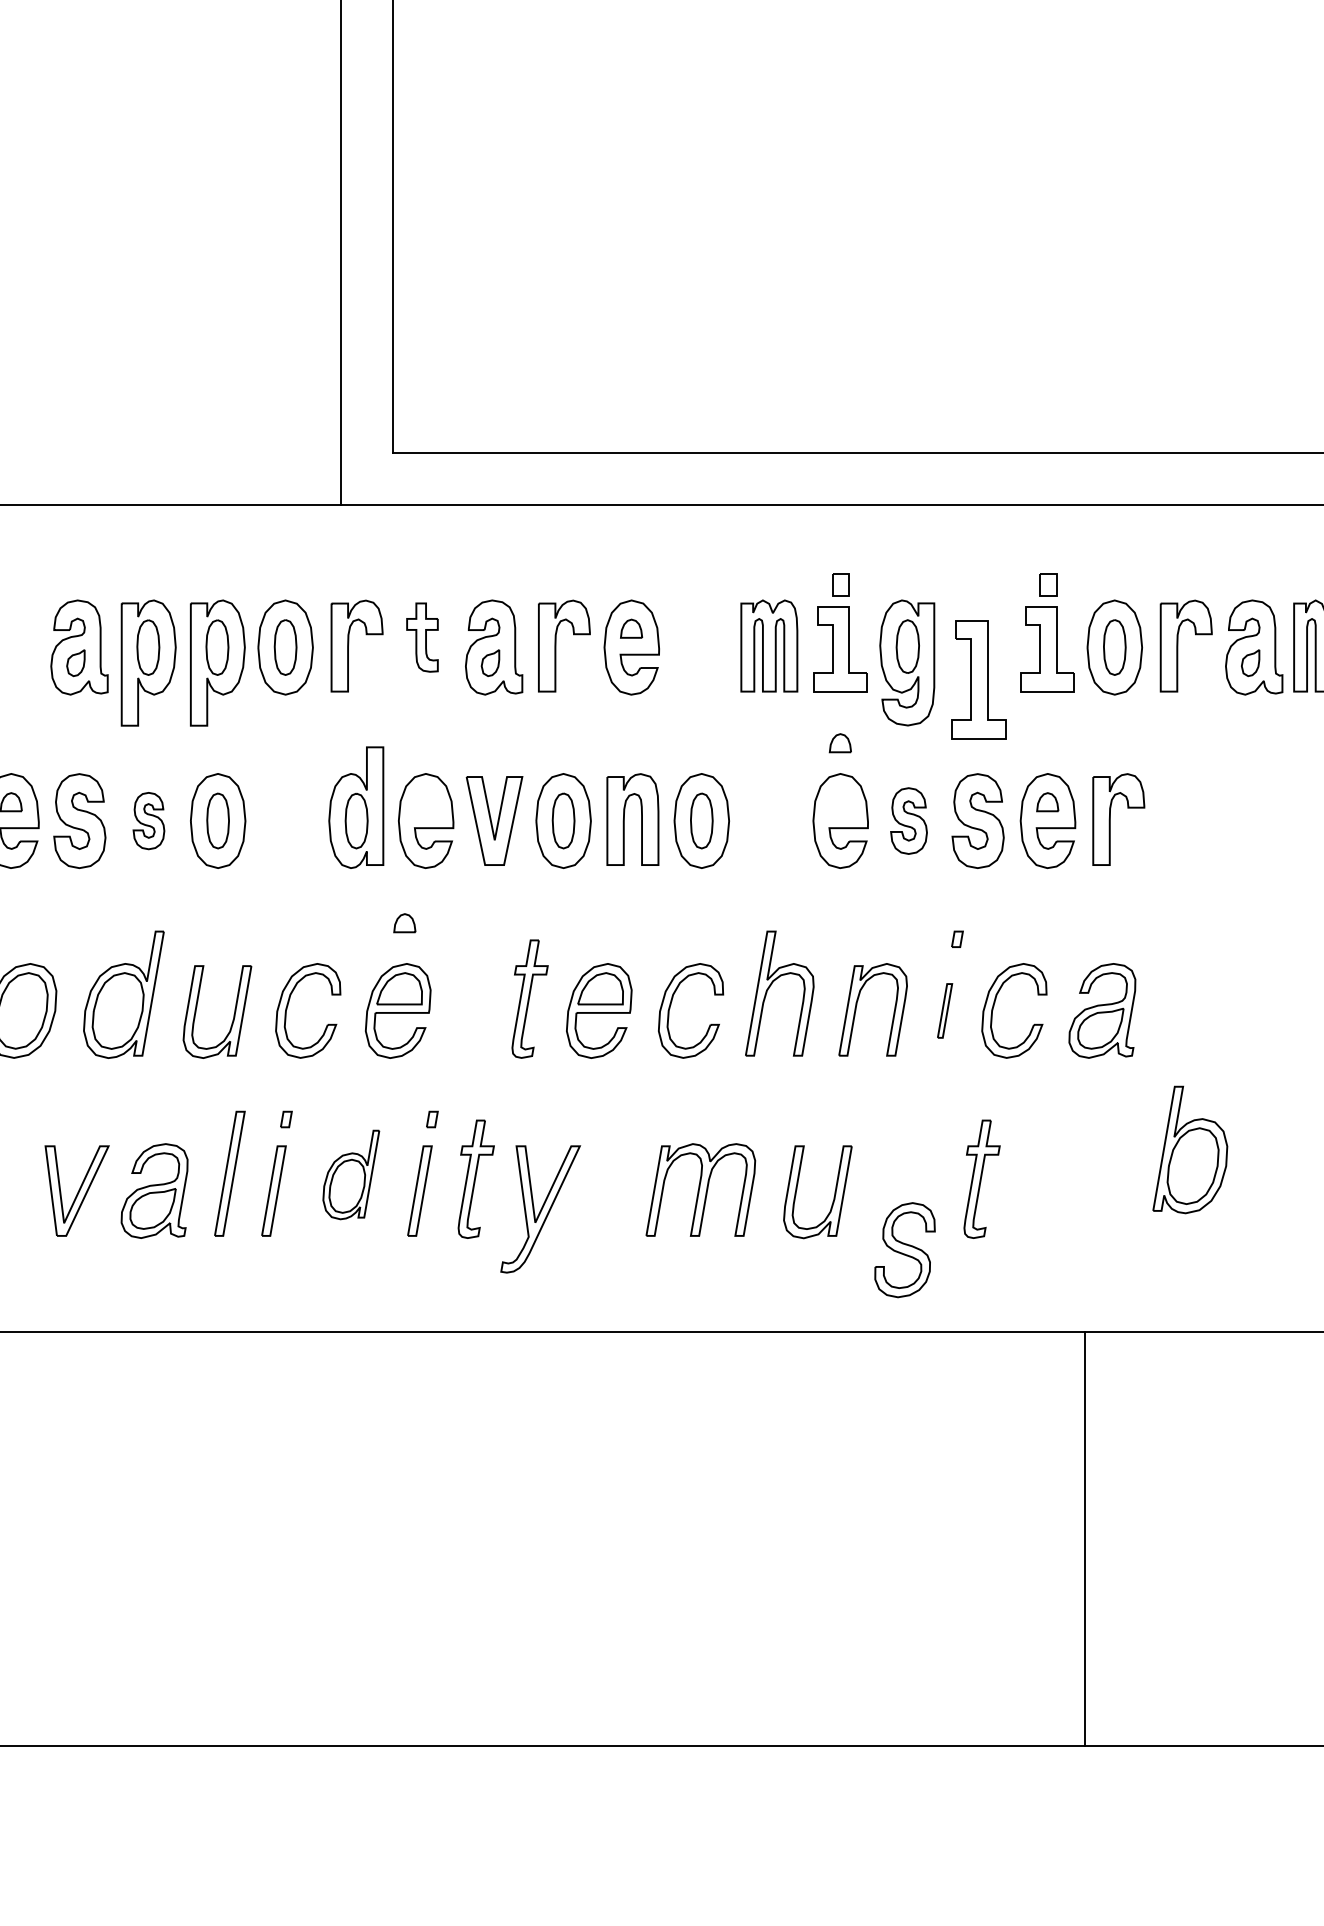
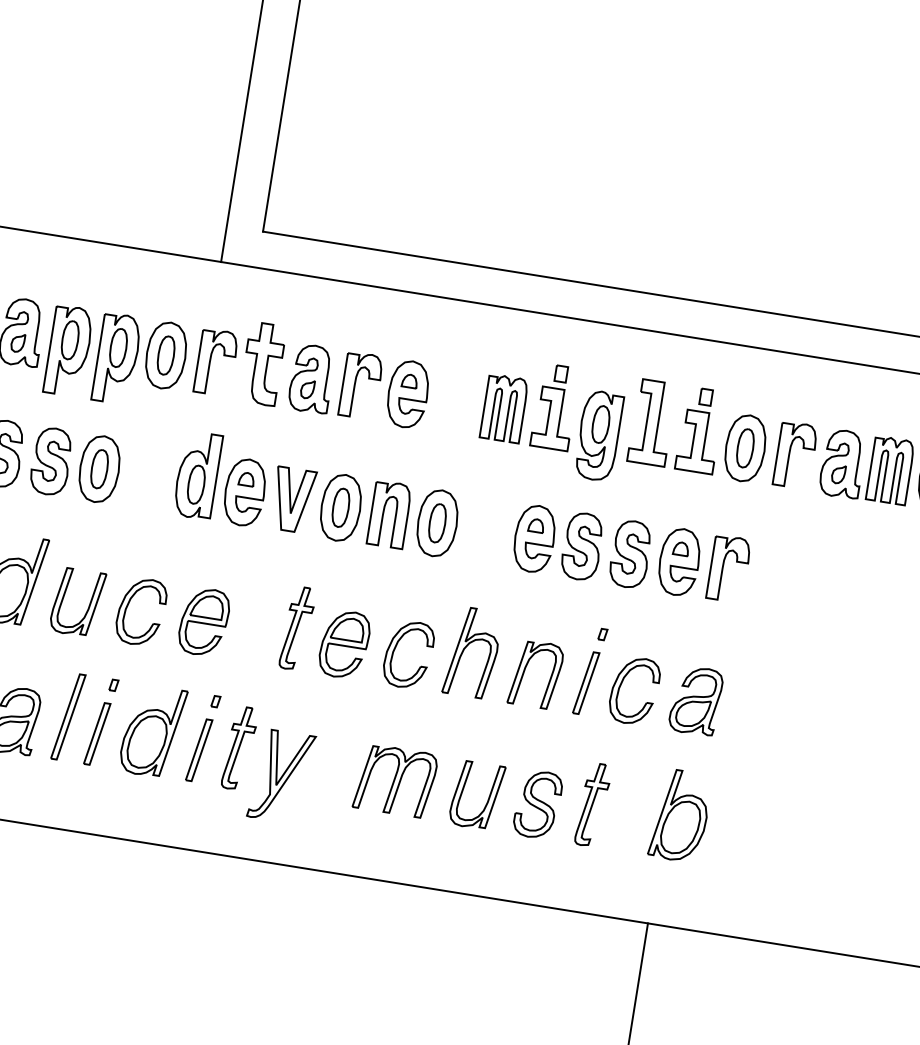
part: (422, 637) -> (262, 363), size x1.67
part: (978, 679) -> (651, 422), moved
part: (839, 743) -> (535, 525), moved
part: (148, 820) -> (51, 461), size x1.67
part: (908, 820) -> (581, 546), size x1.43
part: (404, 923) -> (246, 479), moved
part: (944, 1010) -> (585, 682), size x1.67
part: (1190, 1149) -> (680, 815), moved
part: (351, 1174) -> (153, 731), size x1.43
part: (904, 1250) -> (537, 804), moved

